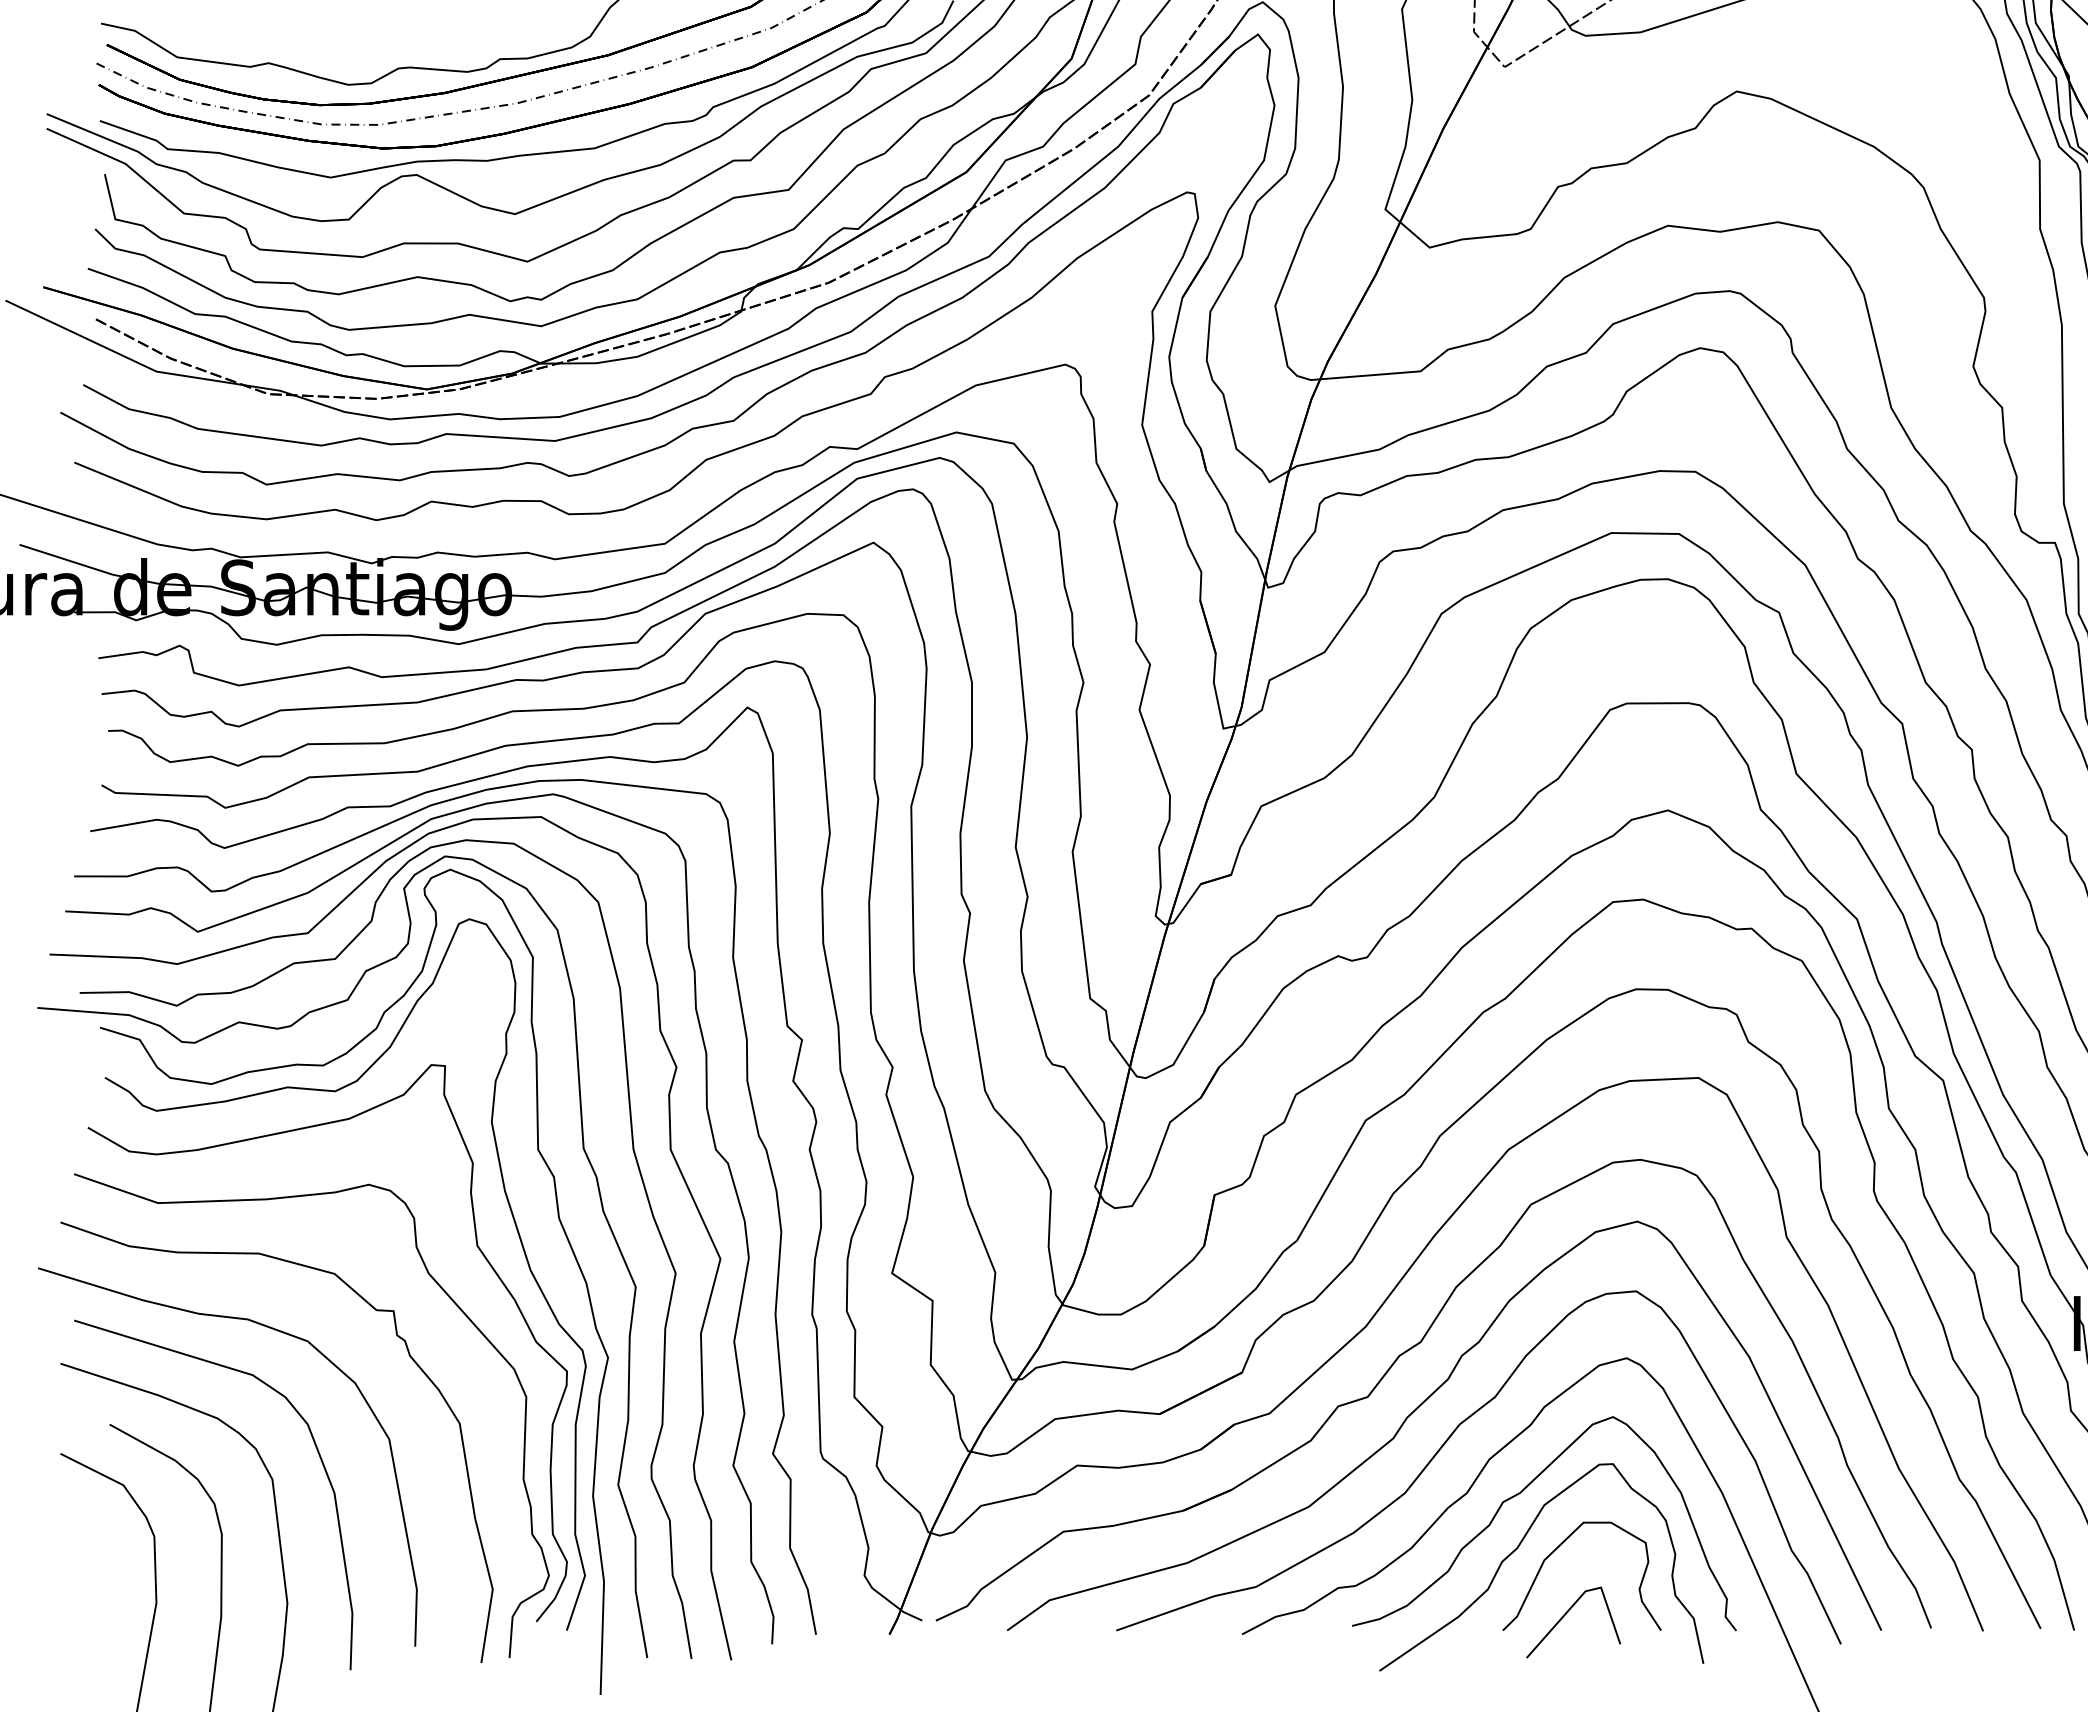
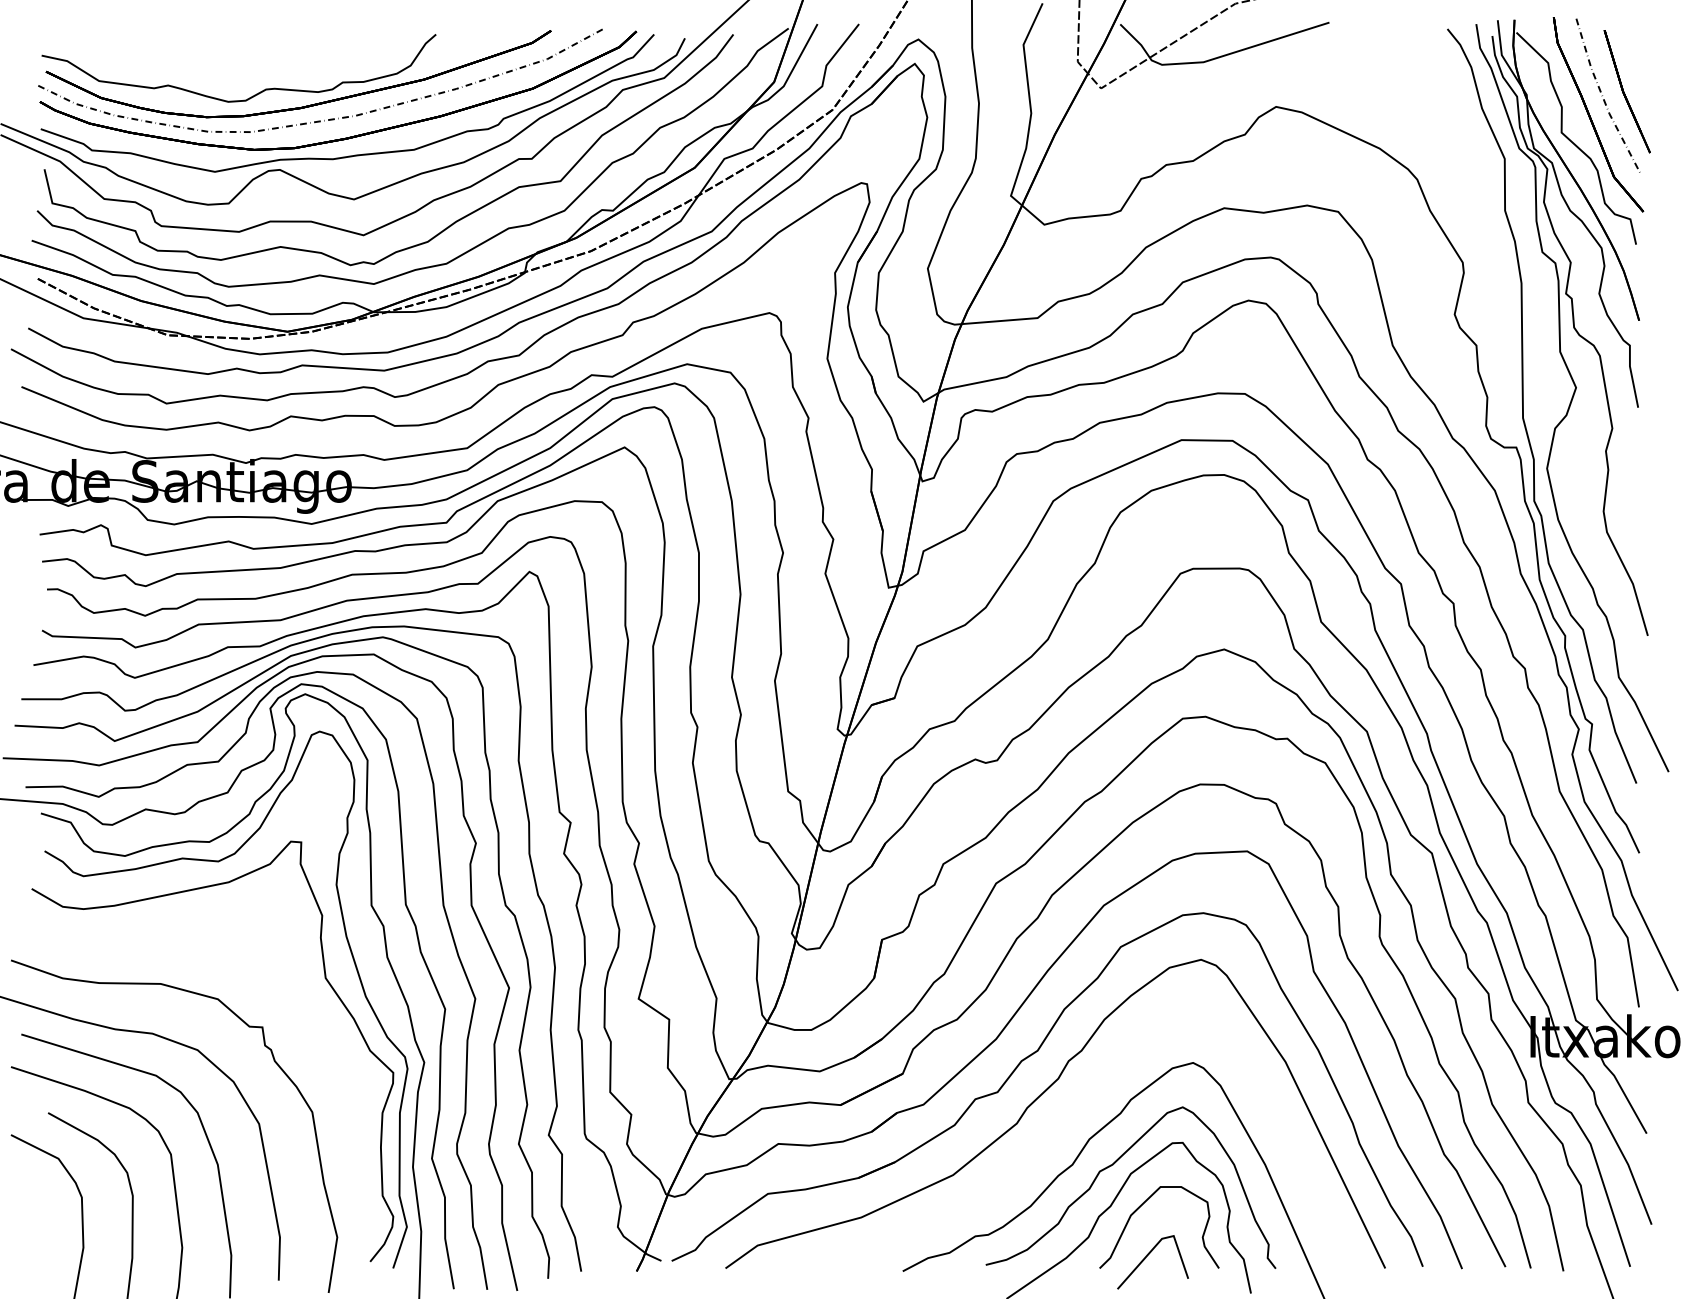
curve: (441, 1290) -> (298, 1011), removed
curve: (1448, 1441) -> (1058, 1125), removed

